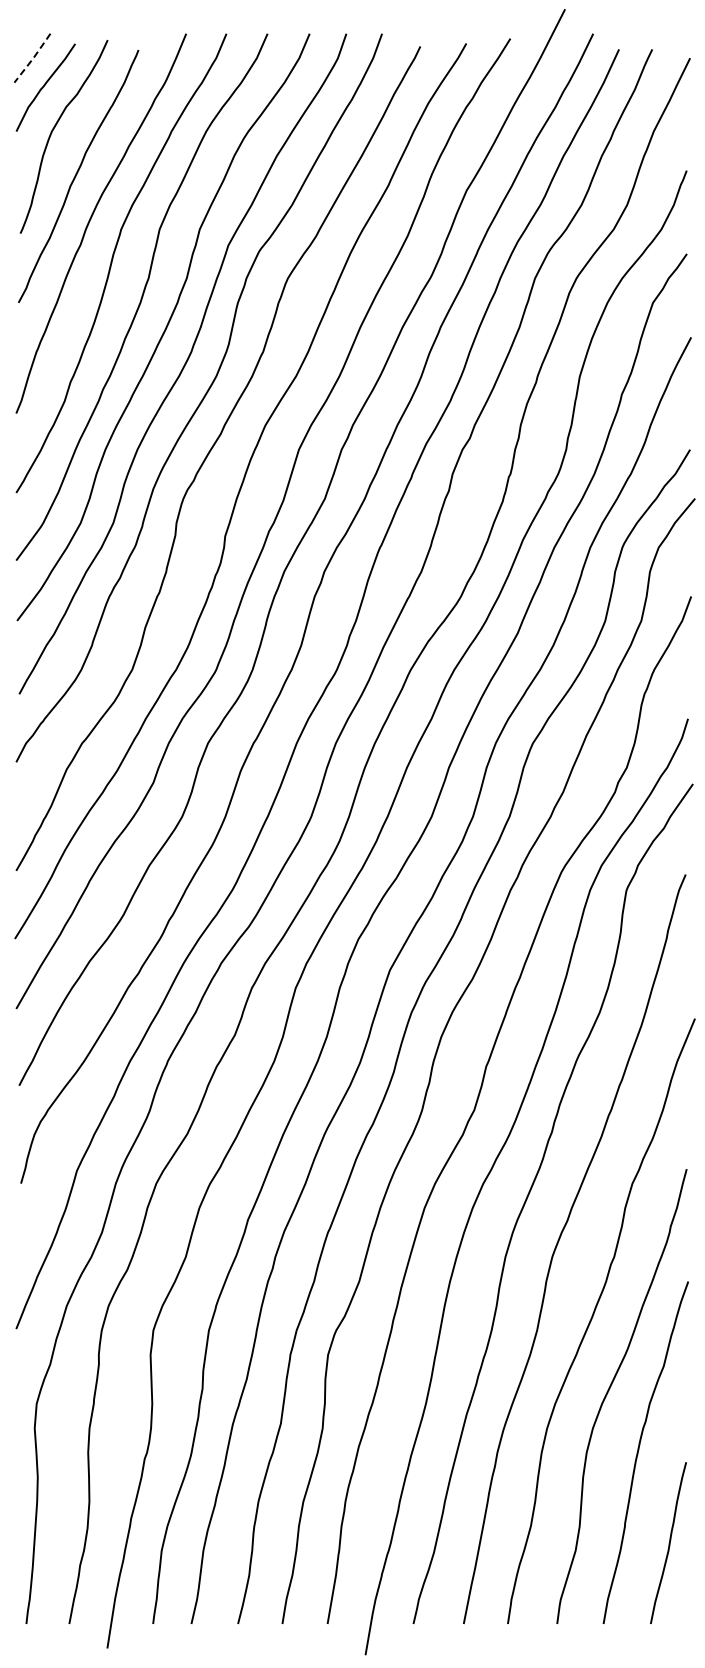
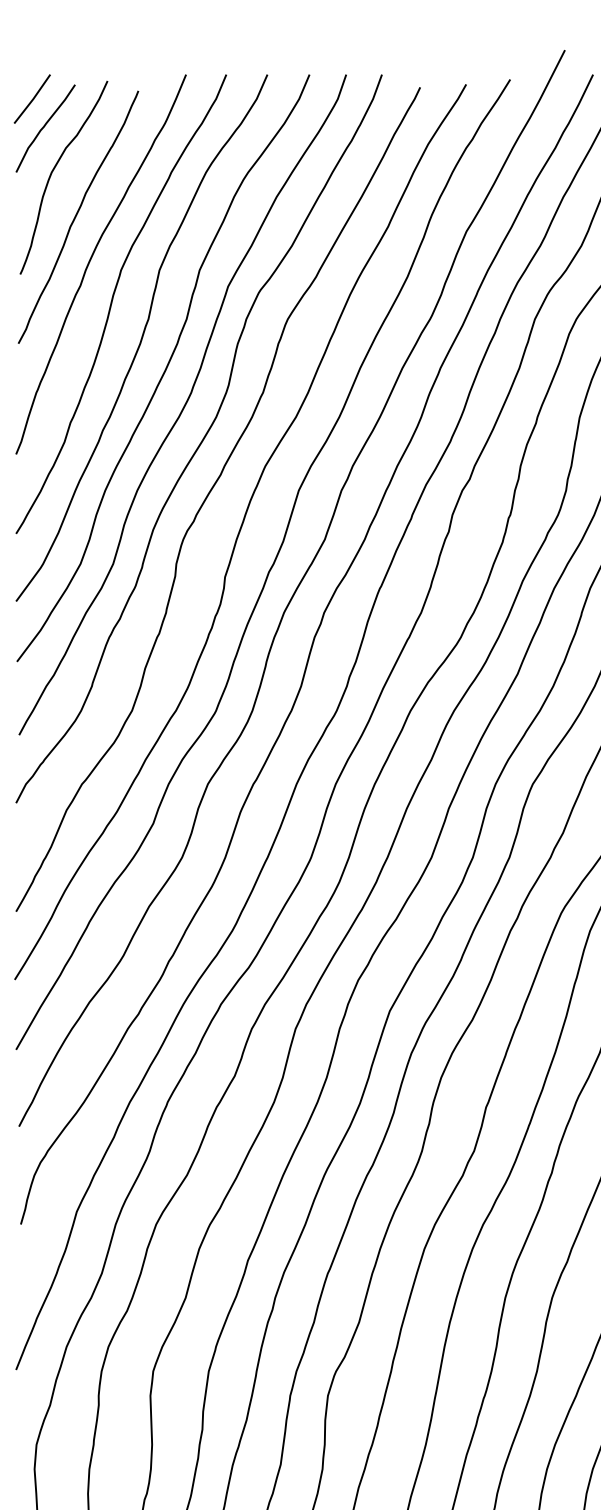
line: (32, 58) -> (32, 99), dashed -> solid

